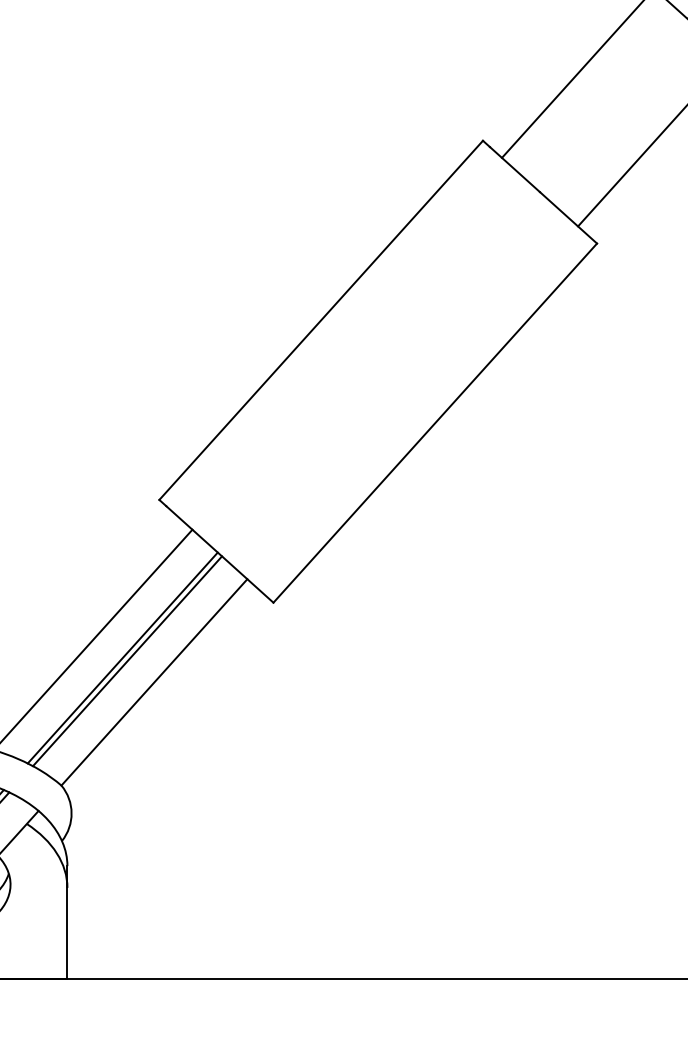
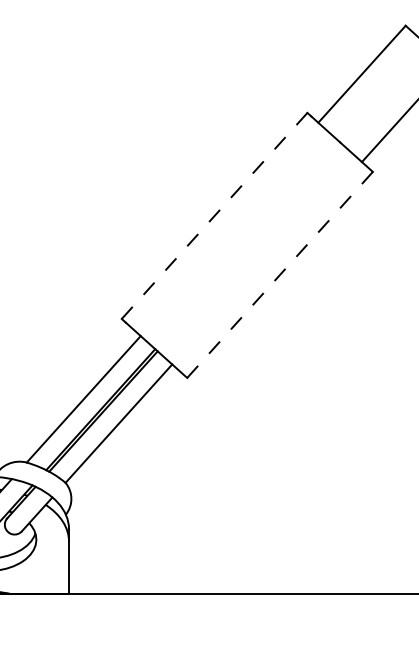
line: (321, 319) -> (214, 215), solid -> dashed
line: (436, 422) -> (280, 274), solid -> dashed

